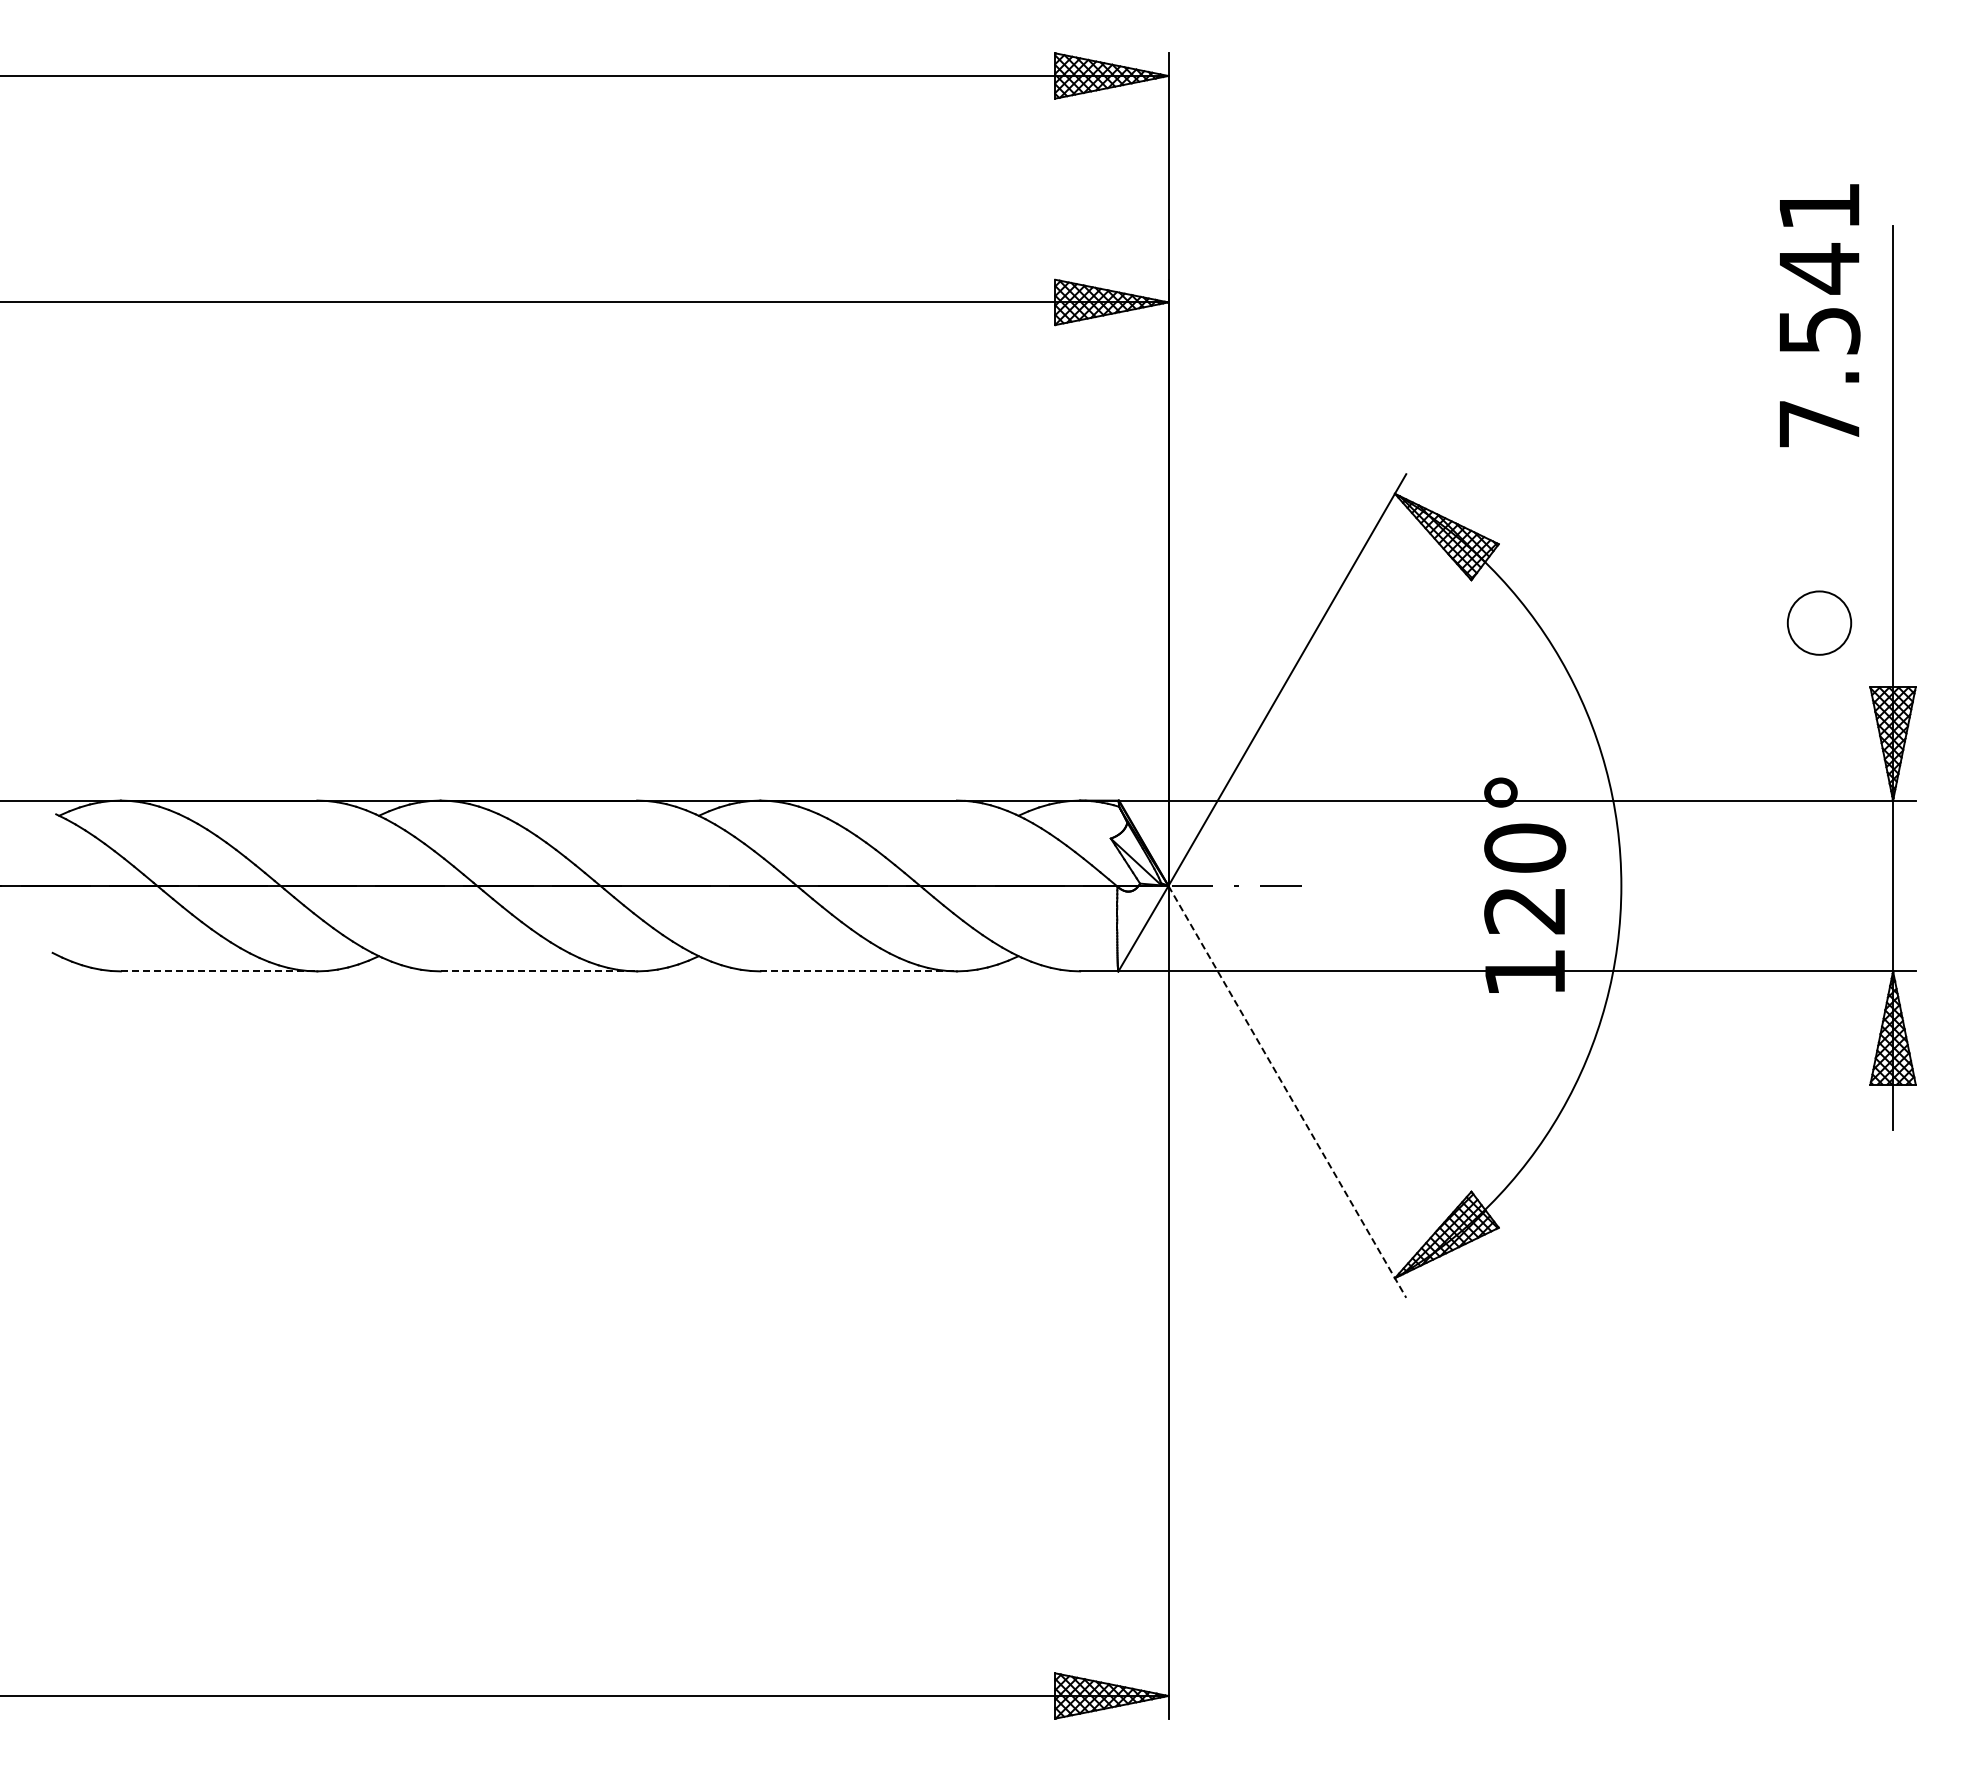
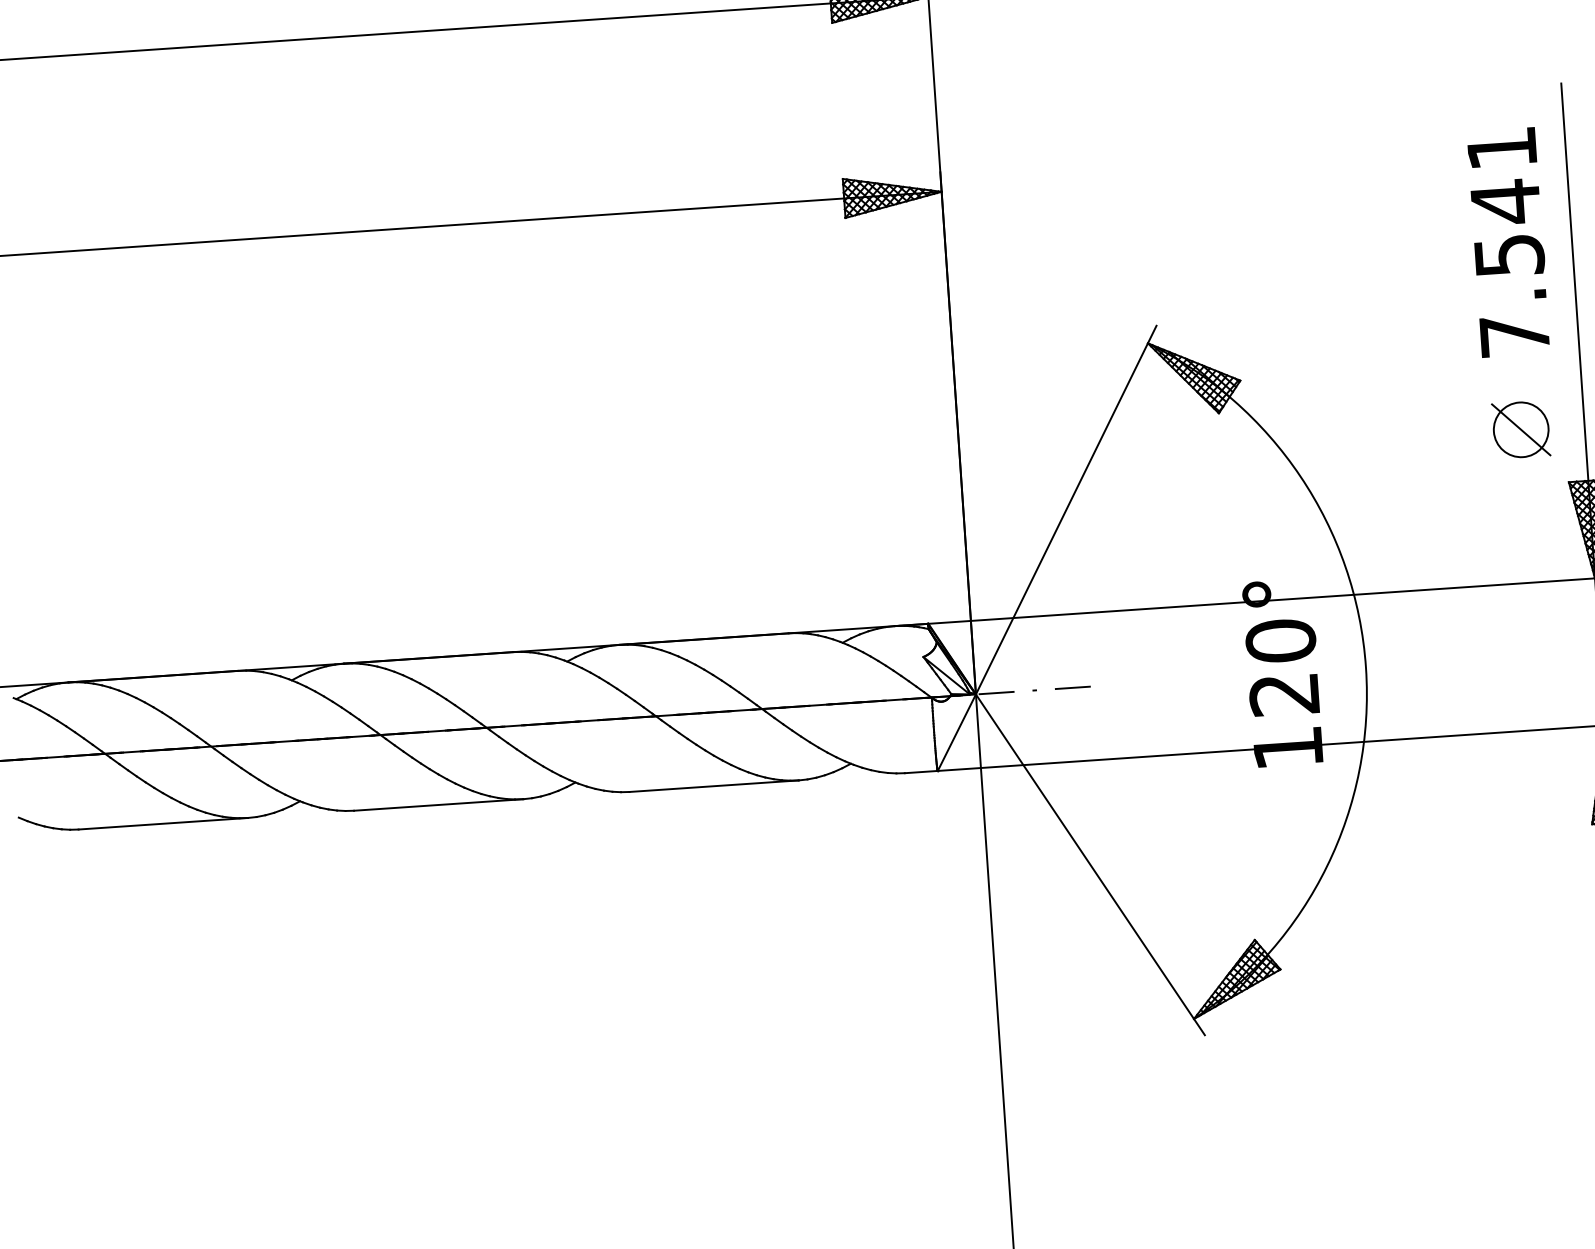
text: (1820, 315) -> (1509, 242), moved
line: (1819, 622) -> (1521, 429), added
line: (219, 971) -> (163, 823), dashed -> solid
line: (539, 971) -> (439, 805), dashed -> solid
line: (859, 971) -> (714, 786), dashed -> solid
line: (1287, 1091) -> (1090, 864), dashed -> solid

